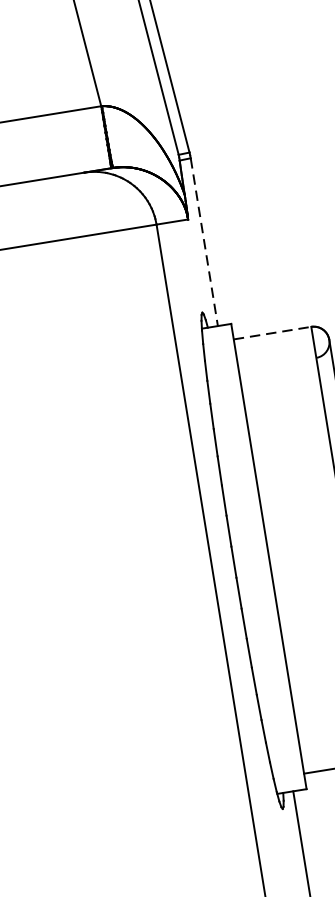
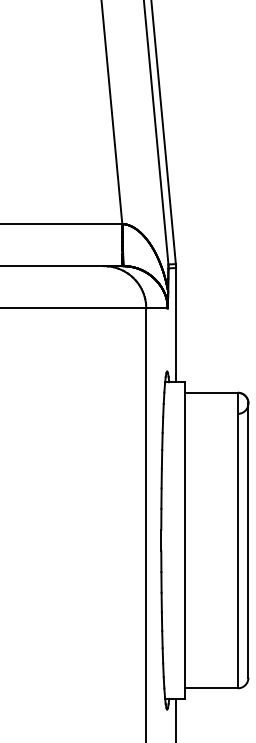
line: (205, 242) -> (176, 325), dashed -> solid
line: (273, 332) -> (212, 392), dashed -> solid

